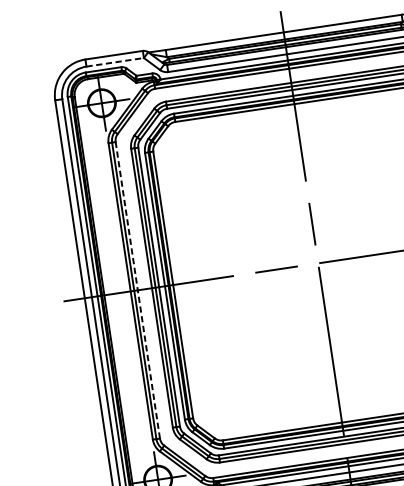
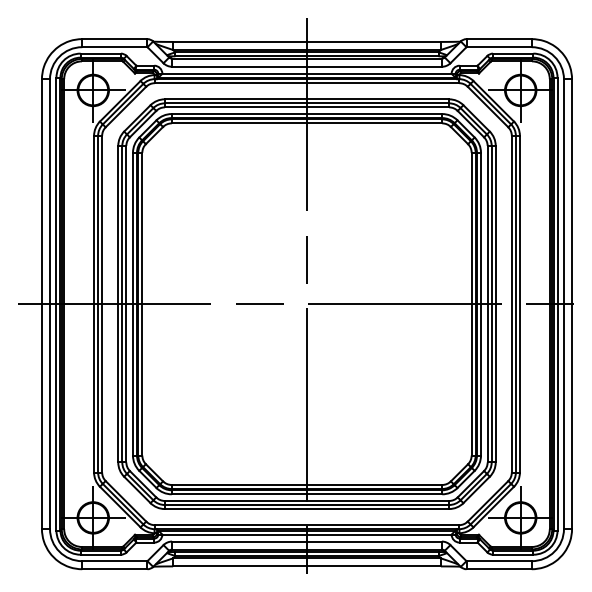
line: (114, 62) -> (114, 47), dashed -> solid
line: (138, 289) -> (102, 303), dashed -> solid

